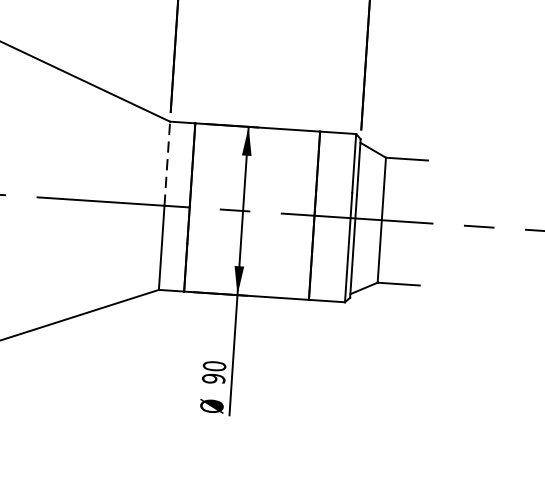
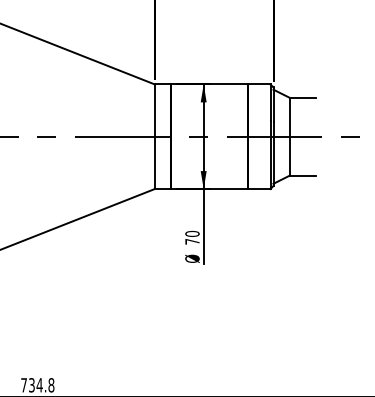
line: (166, 163) -> (154, 110), dashed -> solid
text: (213, 378) -> (192, 241), 90 -> 70

